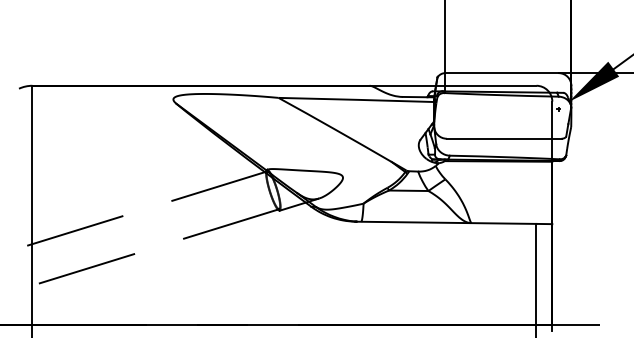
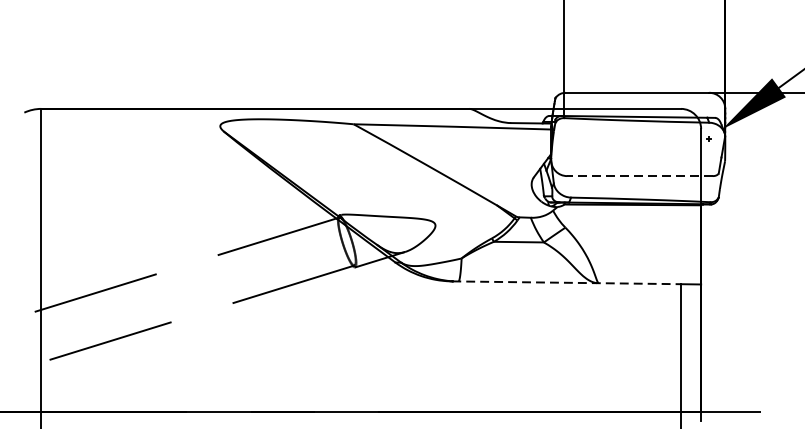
line: (503, 138) -> (639, 175), solid -> dashed
line: (446, 222) -> (566, 282), solid -> dashed

